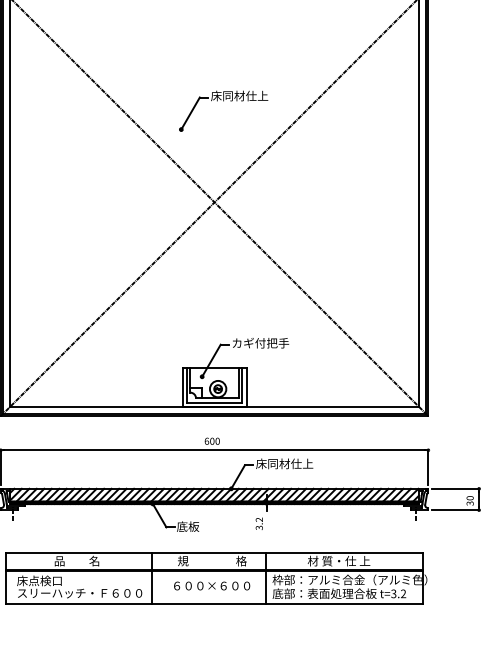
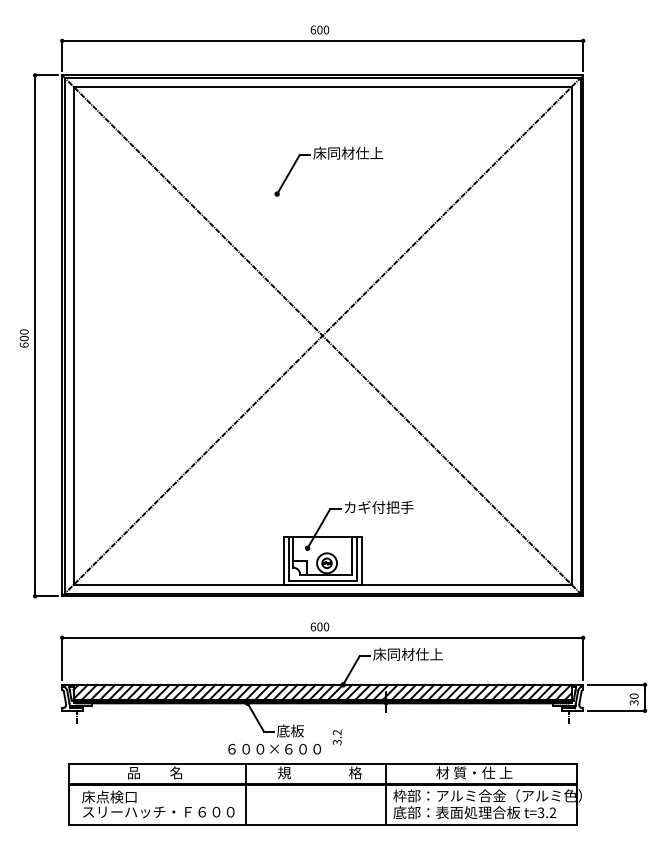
part: (223, 101) -> (328, 159), moved
text: (258, 523) -> (336, 737), moved
text: (211, 586) -> (274, 749), moved

